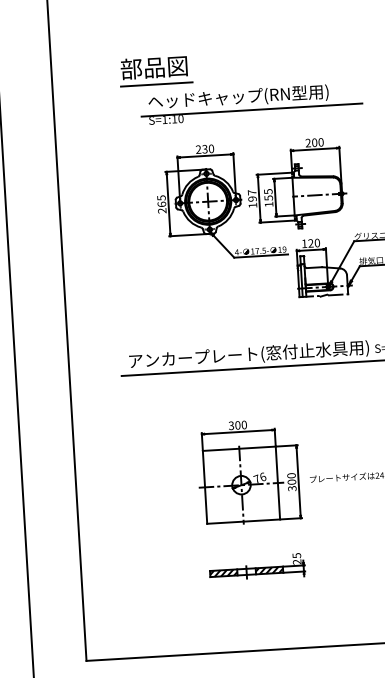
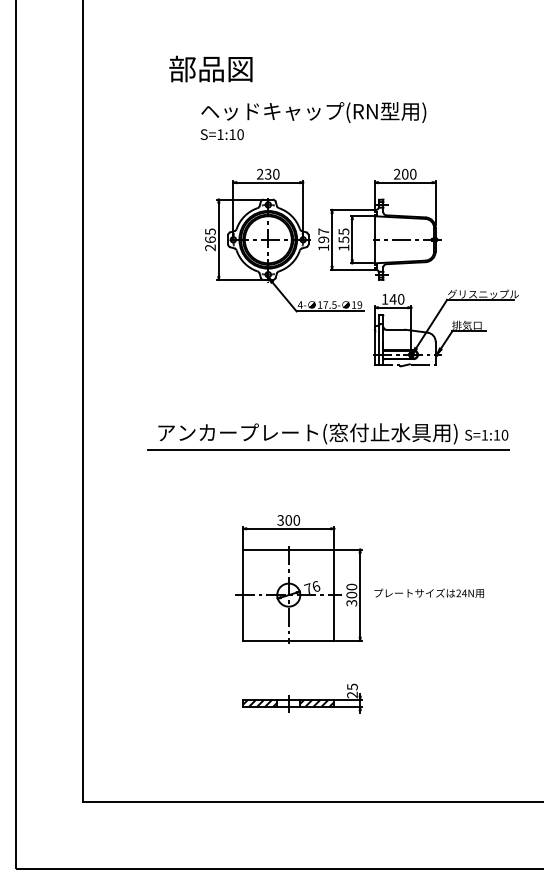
line: (156, 84) -> (212, 90), removed
line: (251, 110) -> (329, 129), removed
text: (310, 243) -> (392, 299), 120 -> 140

